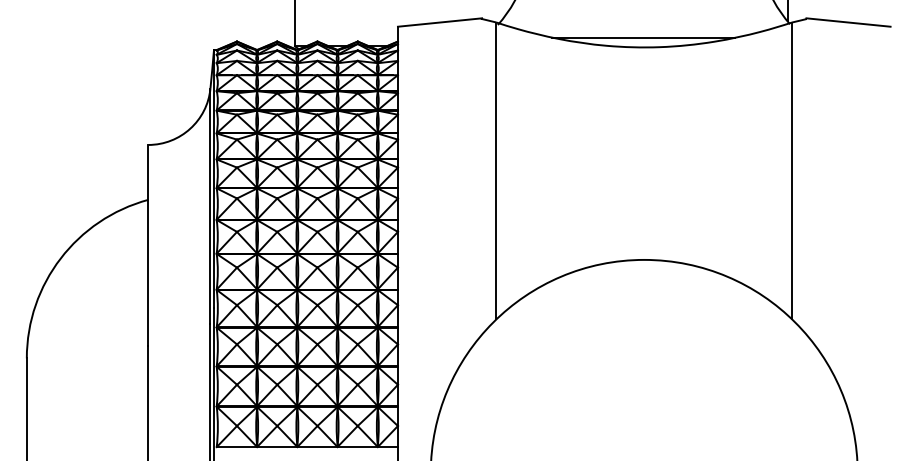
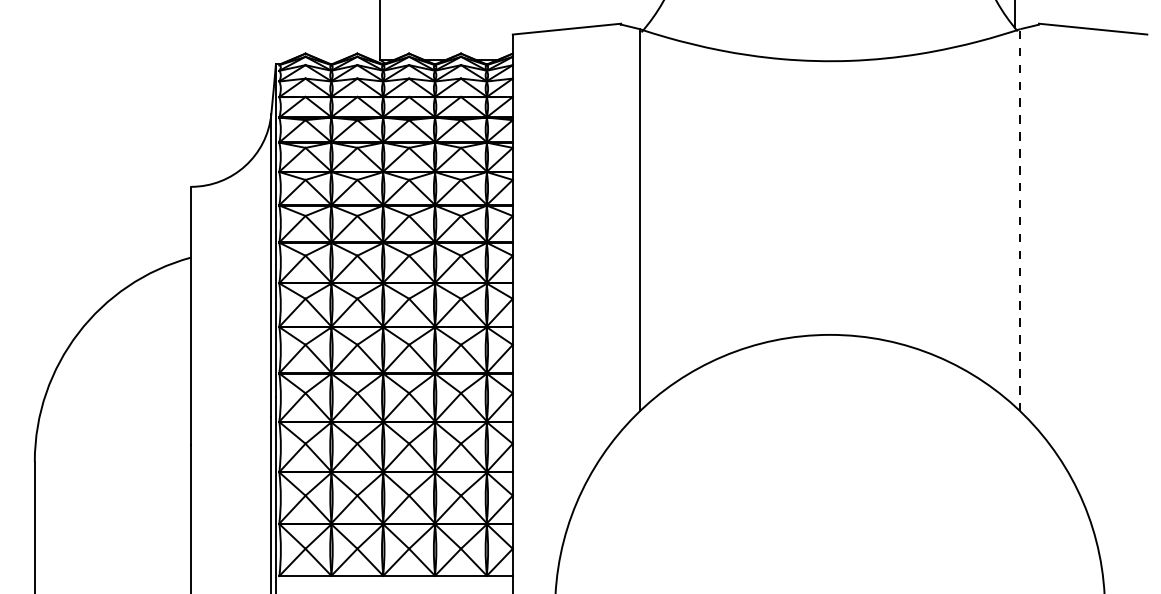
line: (643, 37) -> (828, 48), removed
line: (792, 170) -> (1020, 219), solid -> dashed

